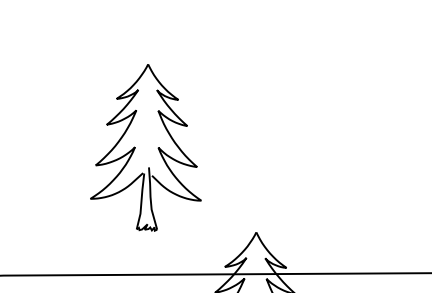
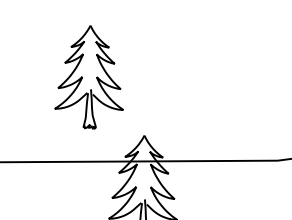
part: (144, 148) -> (88, 77), moved

